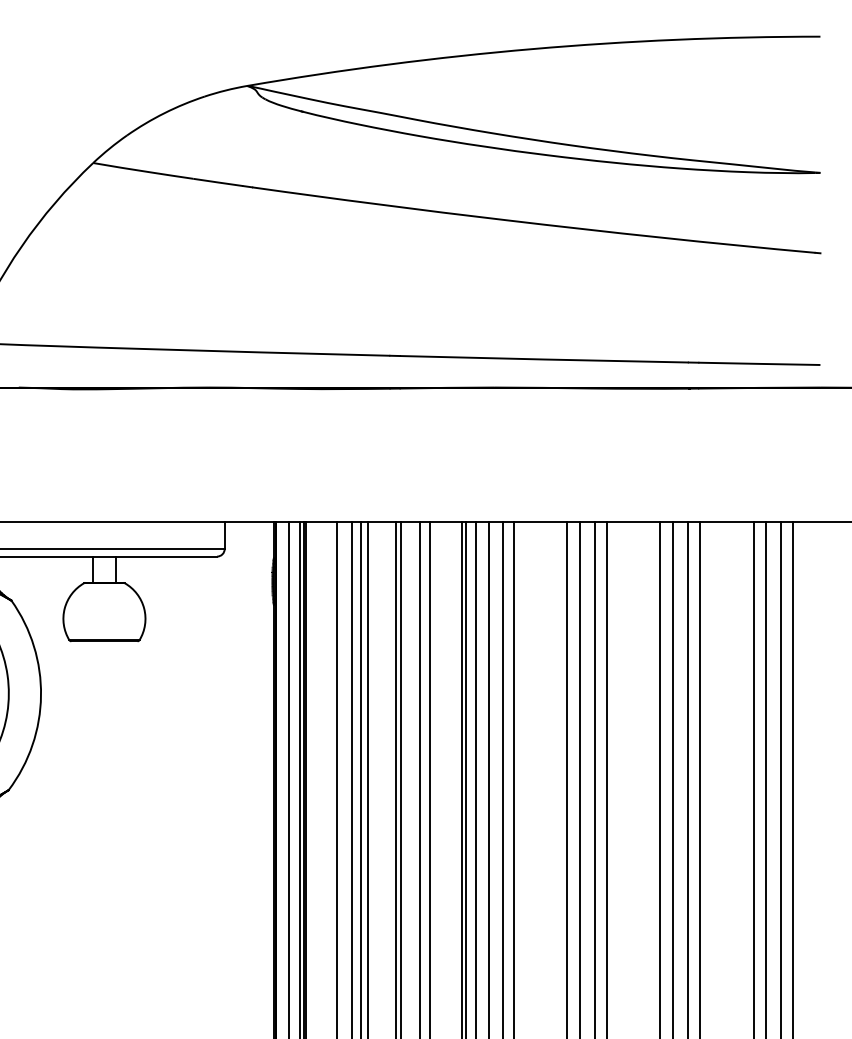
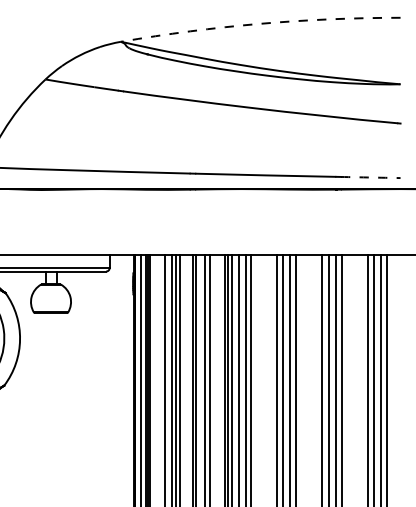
arc: (533, 48) -> (260, 23), solid -> dashed
arc: (758, 363) -> (370, 177), solid -> dashed

